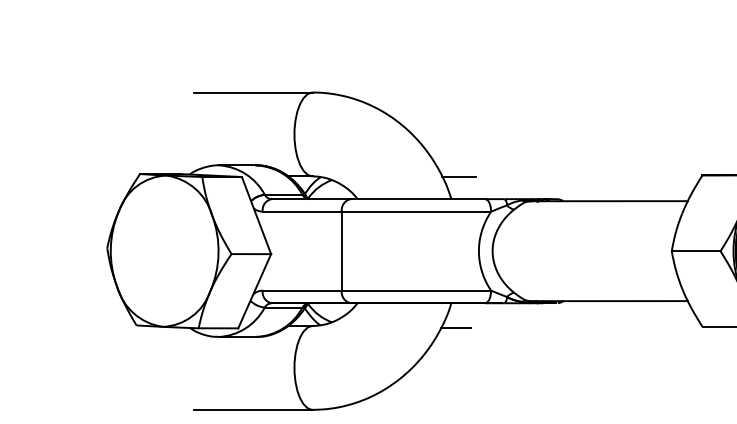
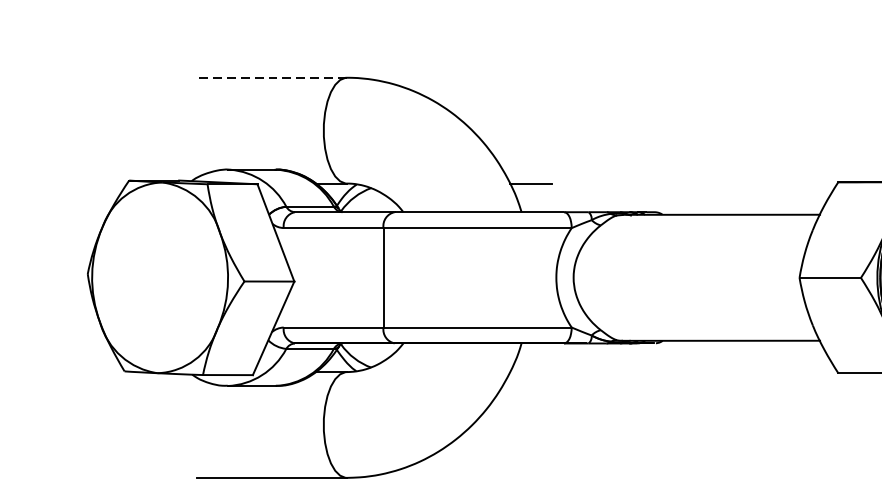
line: (252, 92) -> (270, 77), solid -> dashed
line: (455, 327) -> (526, 374), removed

